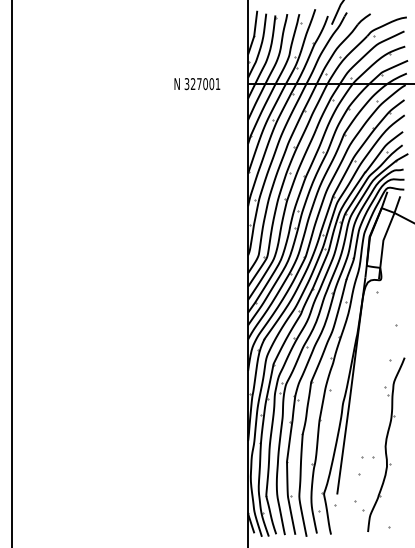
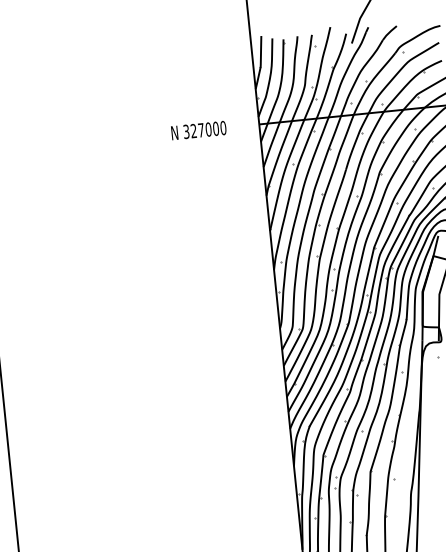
text: (217, 84) -> (222, 128), 327001 -> 327000

